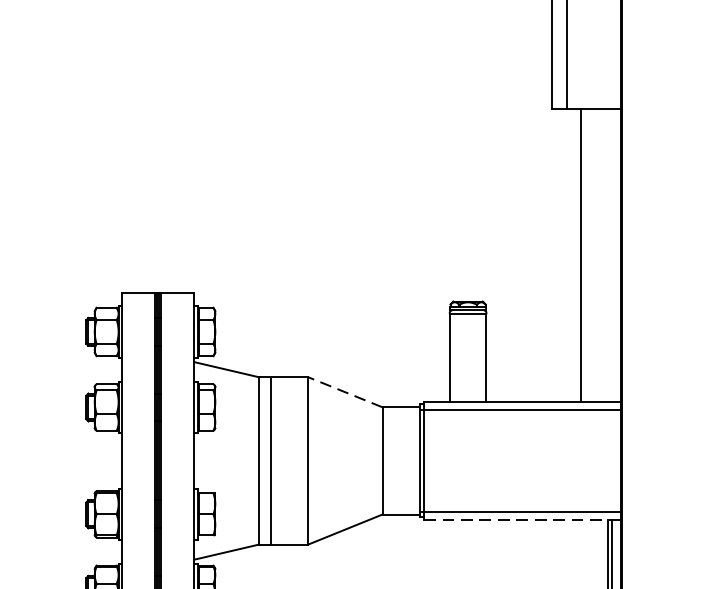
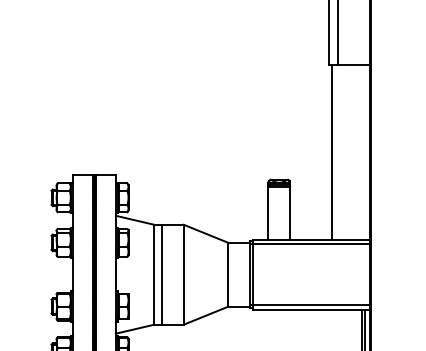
line: (580, 254) -> (331, 151), moved
line: (346, 391) -> (206, 233), dashed -> solid
line: (522, 519) -> (311, 309), dashed -> solid

